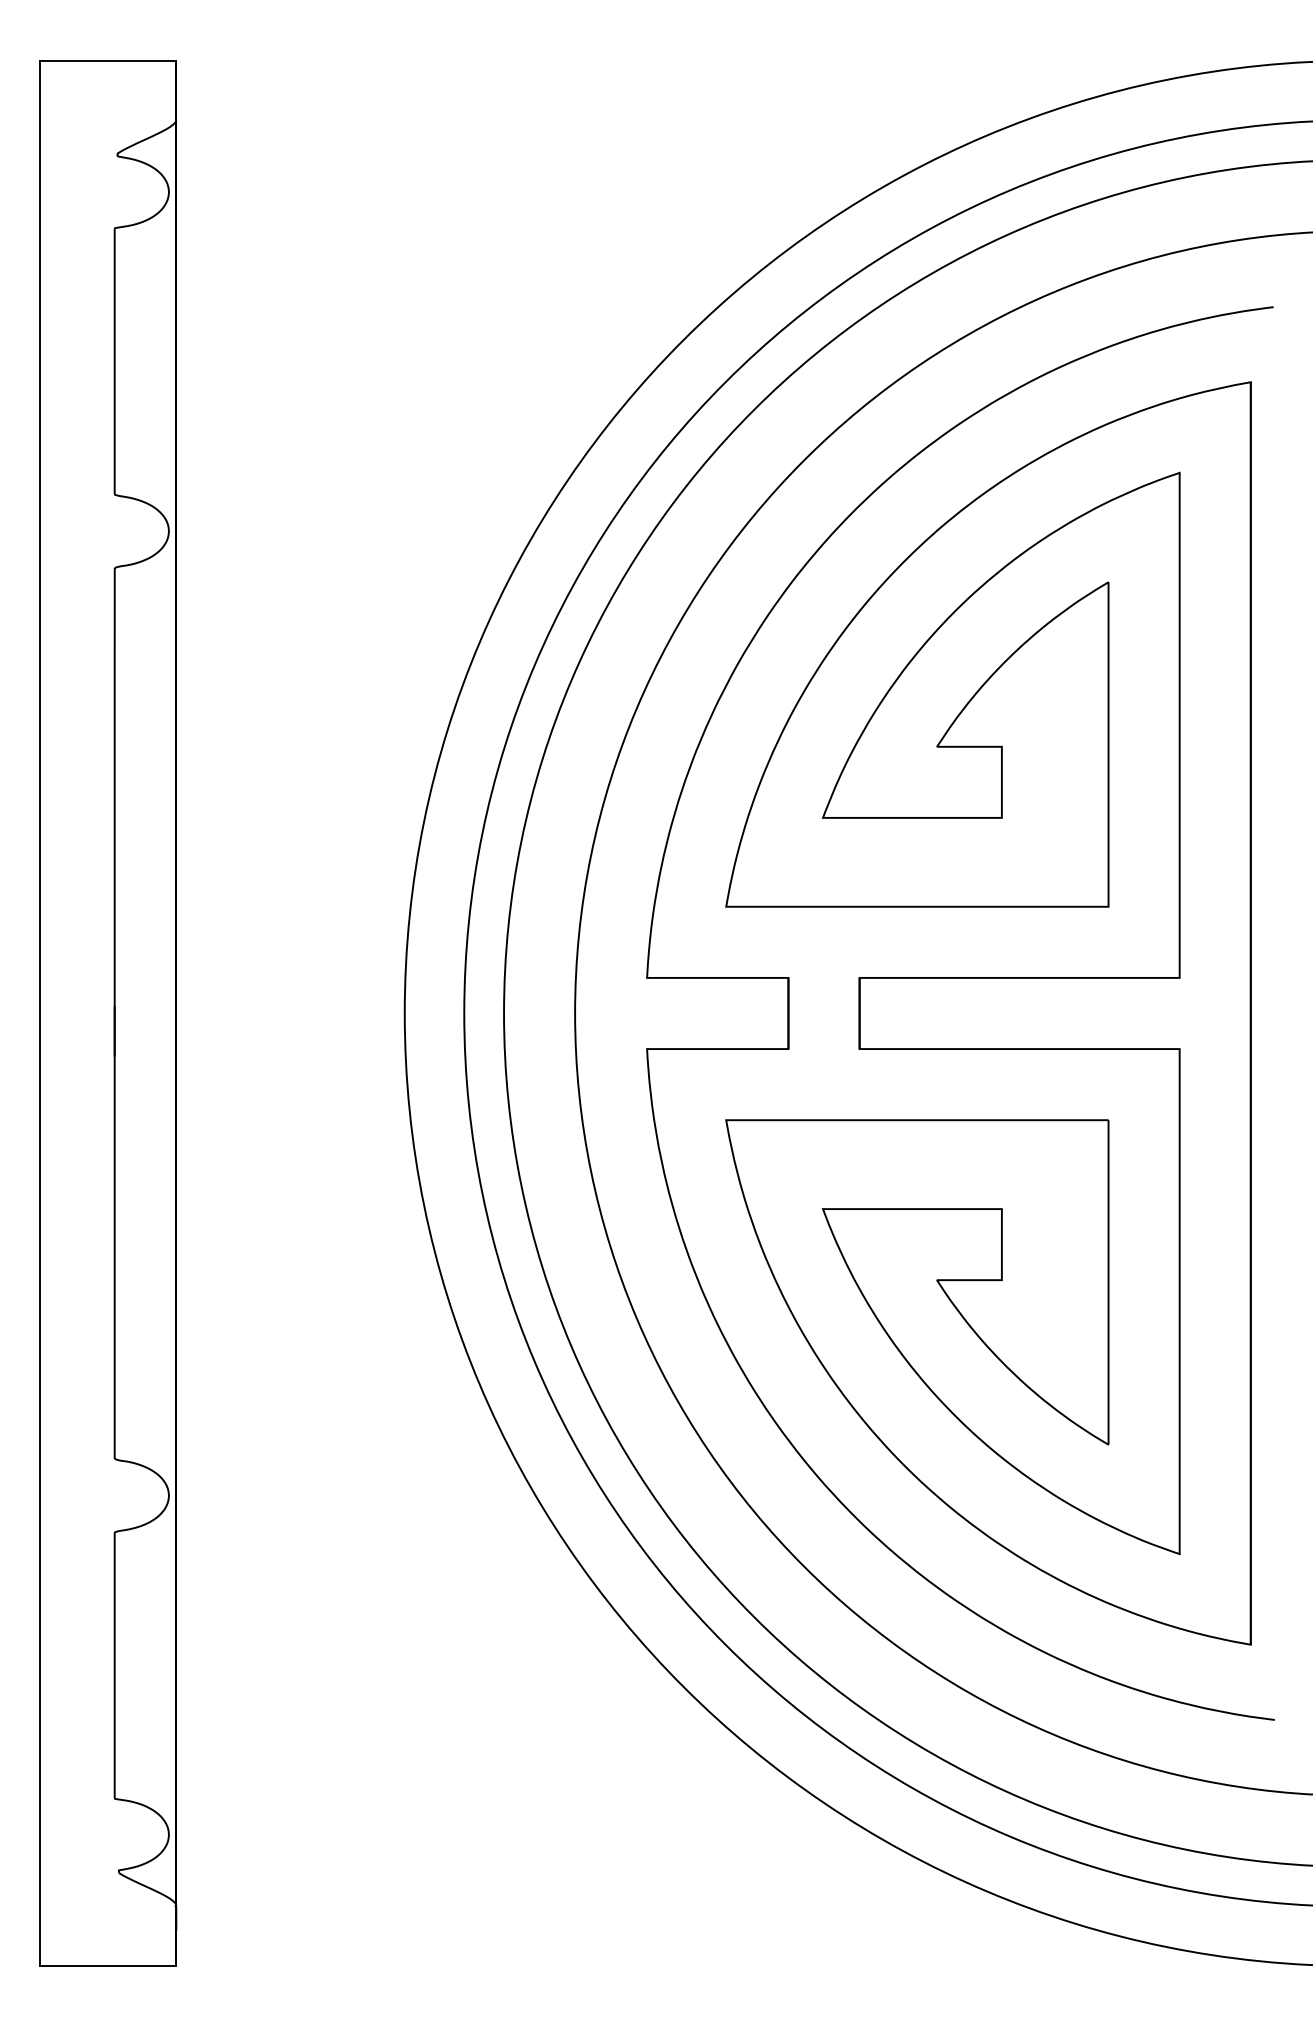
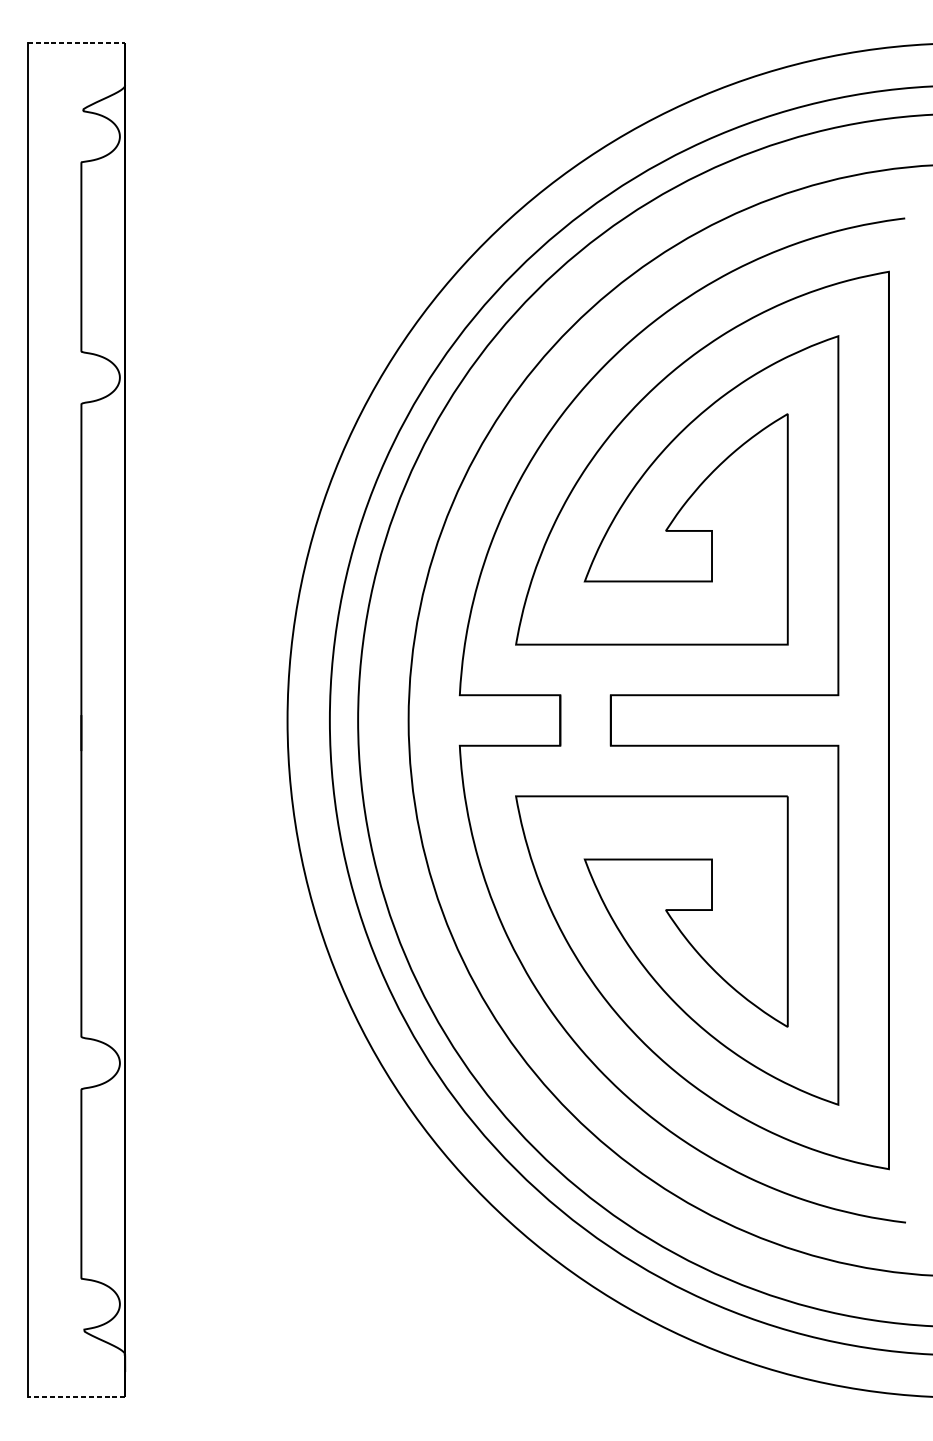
line: (108, 60) -> (76, 43), solid -> dashed
line: (107, 1965) -> (76, 1397), solid -> dashed

